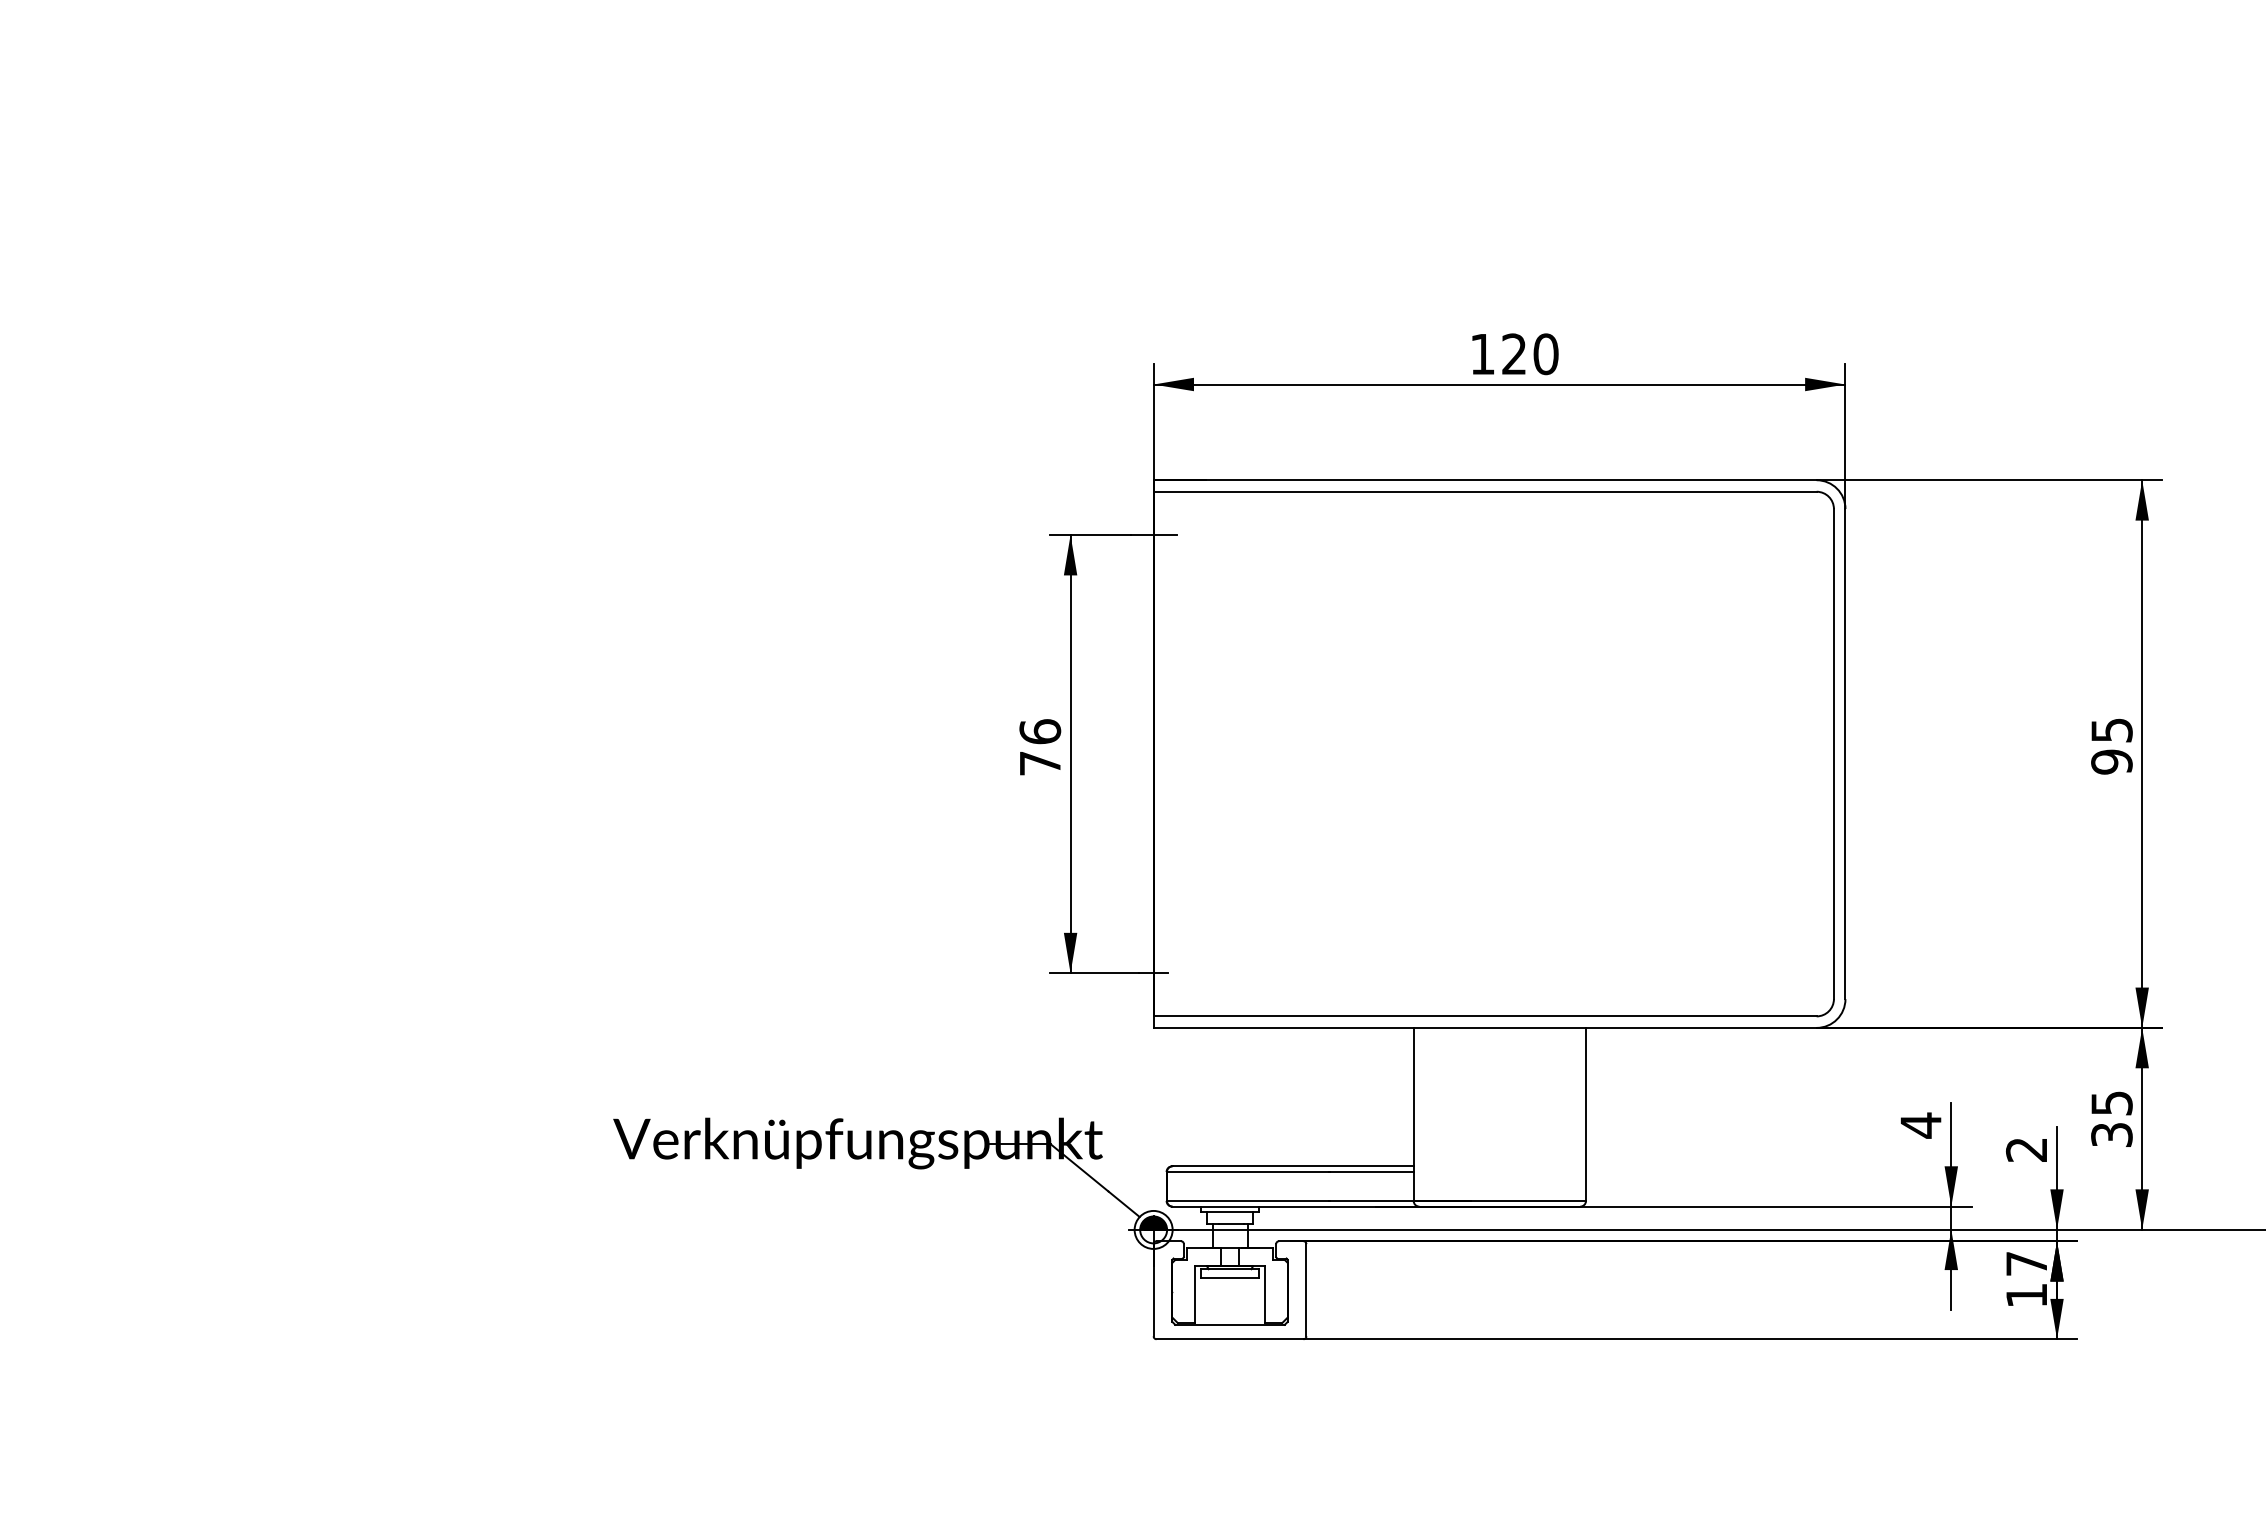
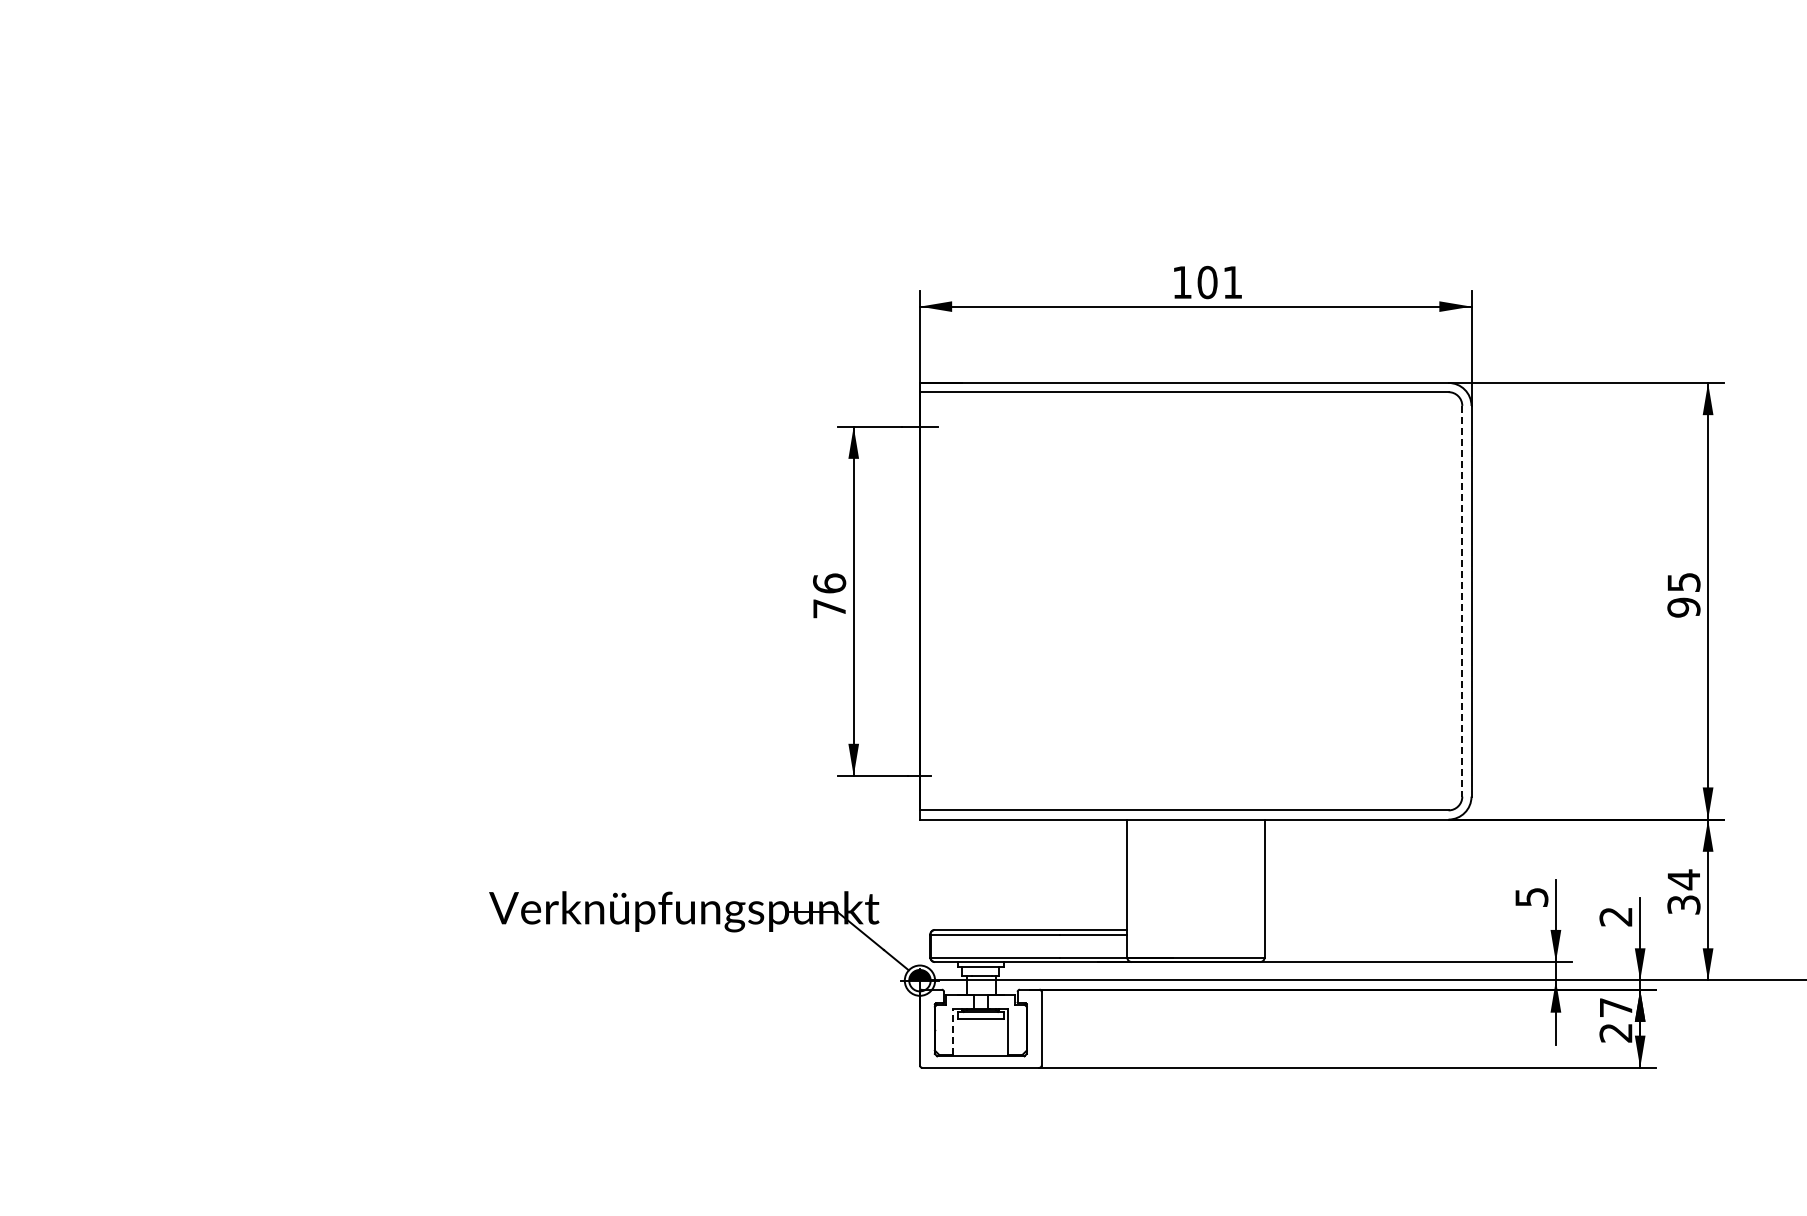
text: (1529, 354) -> (1219, 282), 120 -> 101
line: (1834, 754) -> (1462, 601), solid -> dashed
text: (2111, 1103) -> (1683, 879), 35 -> 34
text: (1920, 1125) -> (1531, 897), 4 -> 5
line: (1195, 1294) -> (953, 1032), solid -> dashed
text: (2026, 1296) -> (1615, 1033), 17 -> 27

